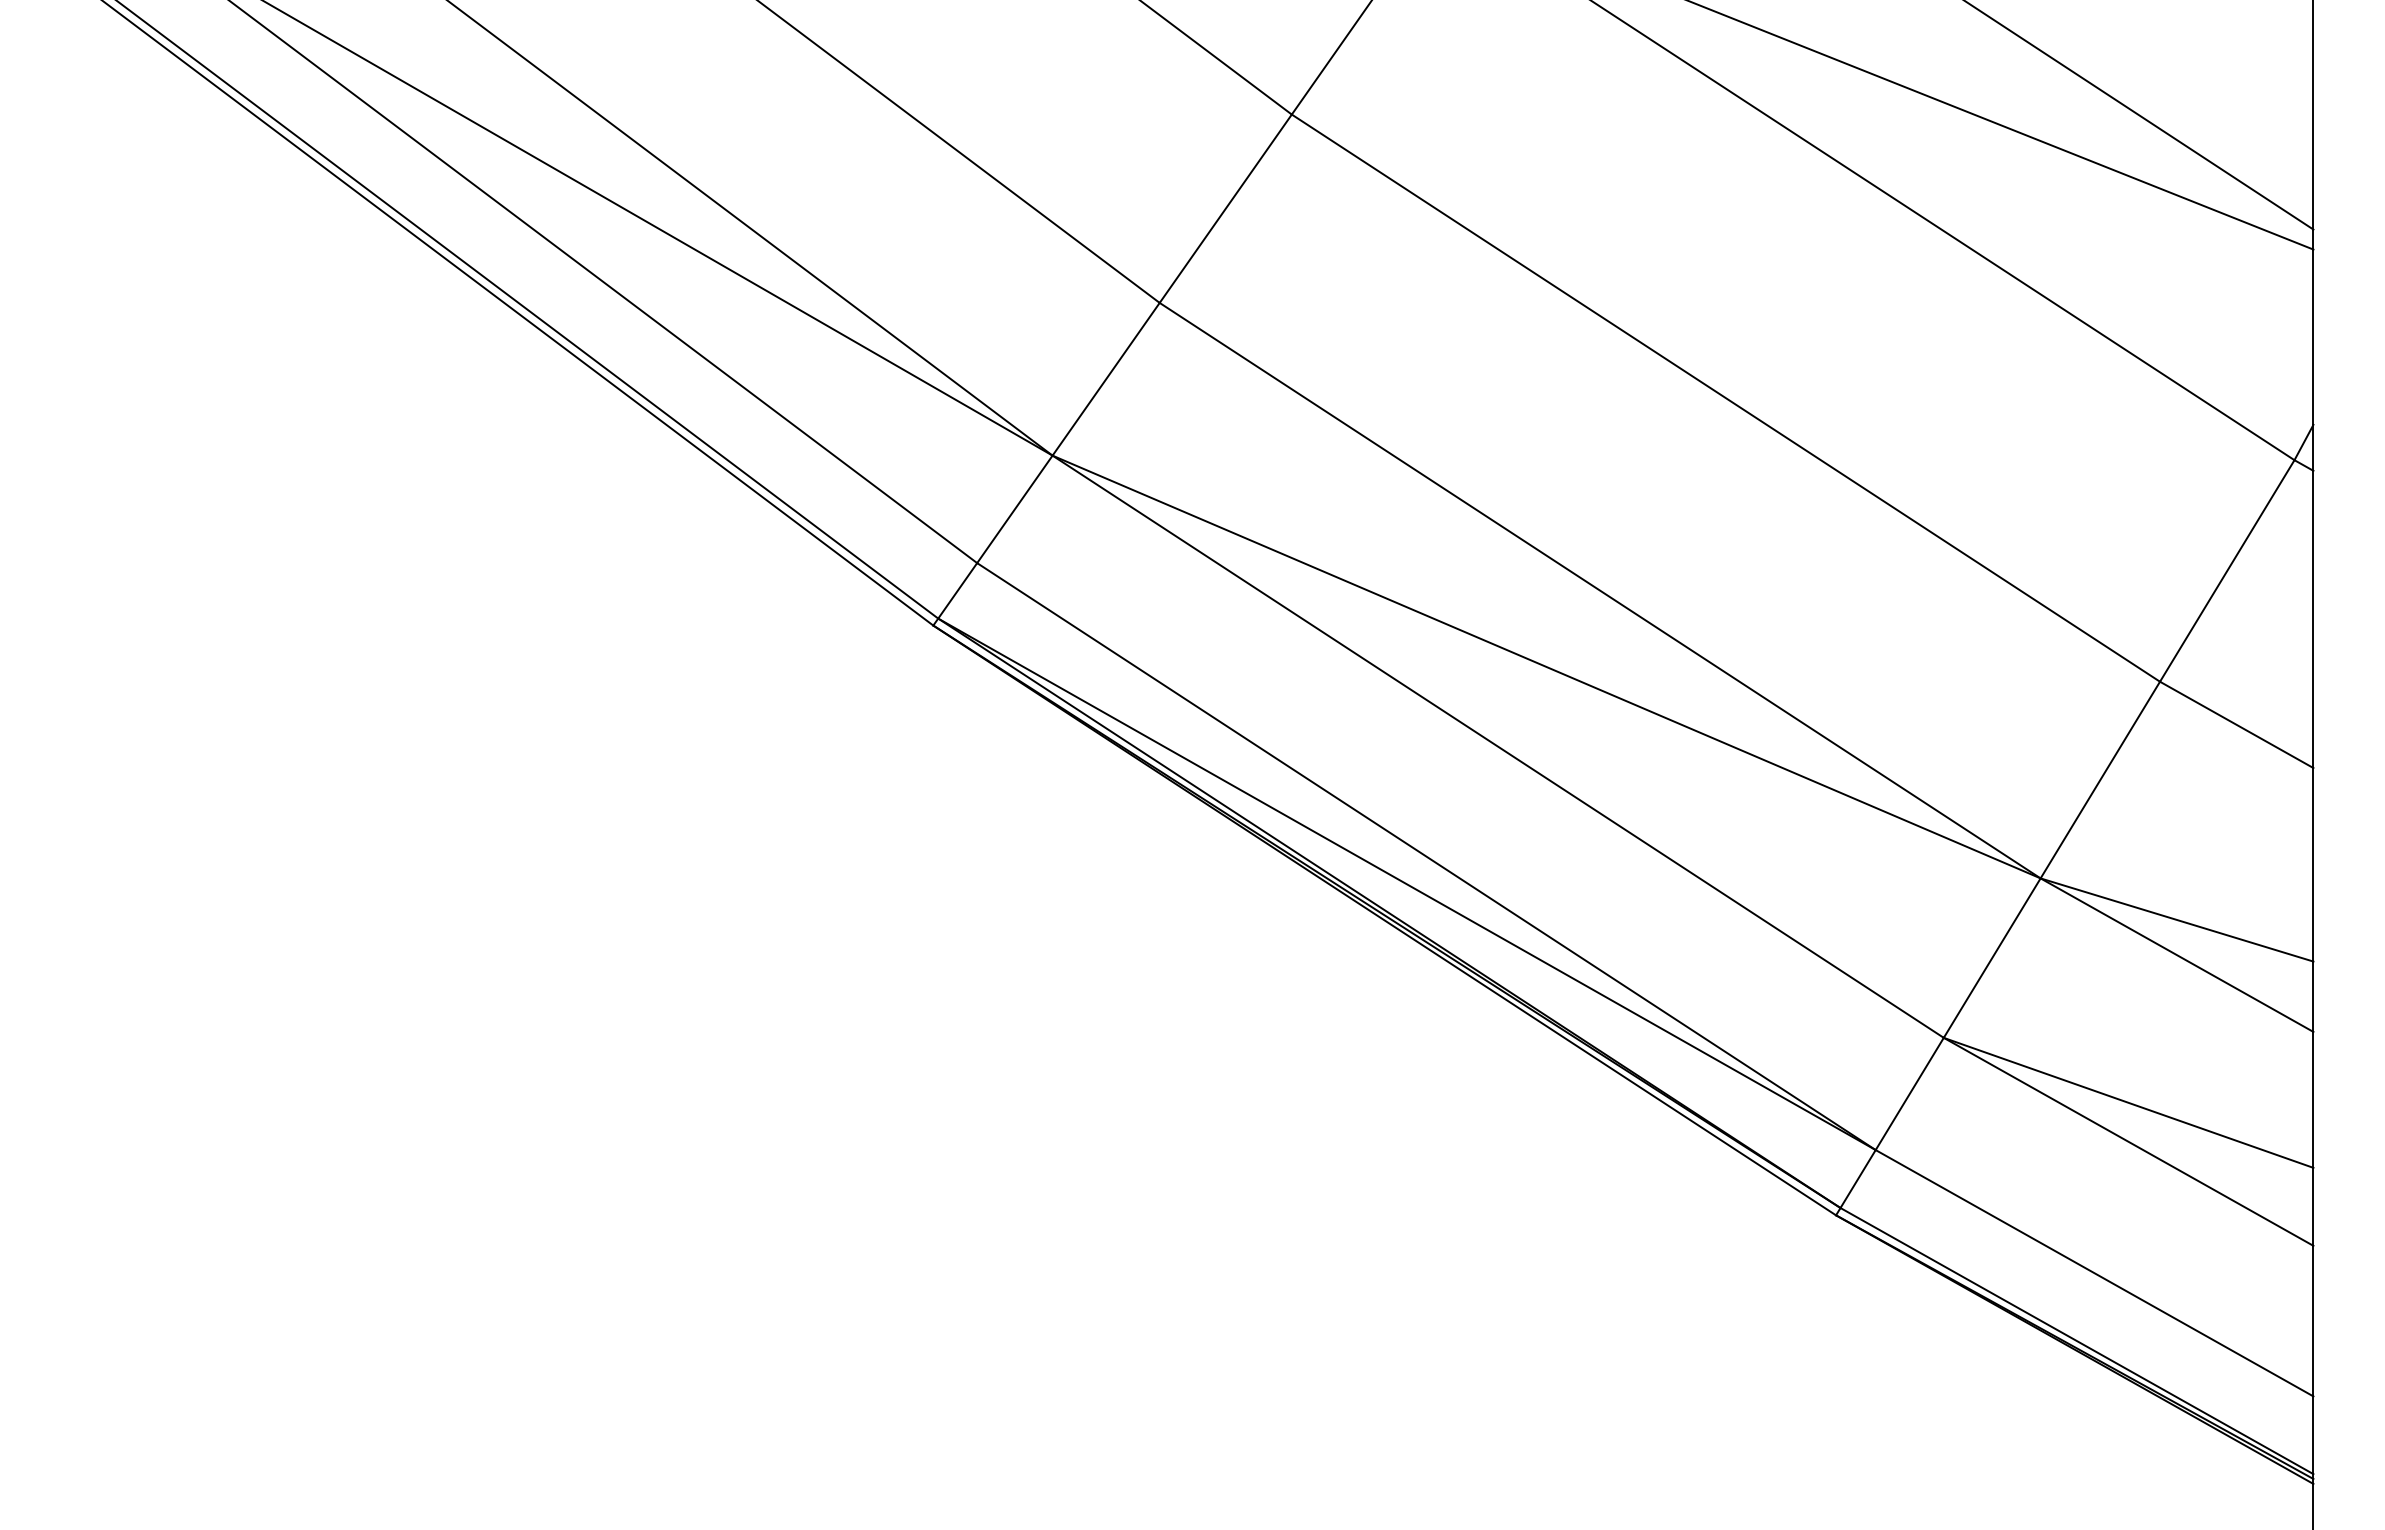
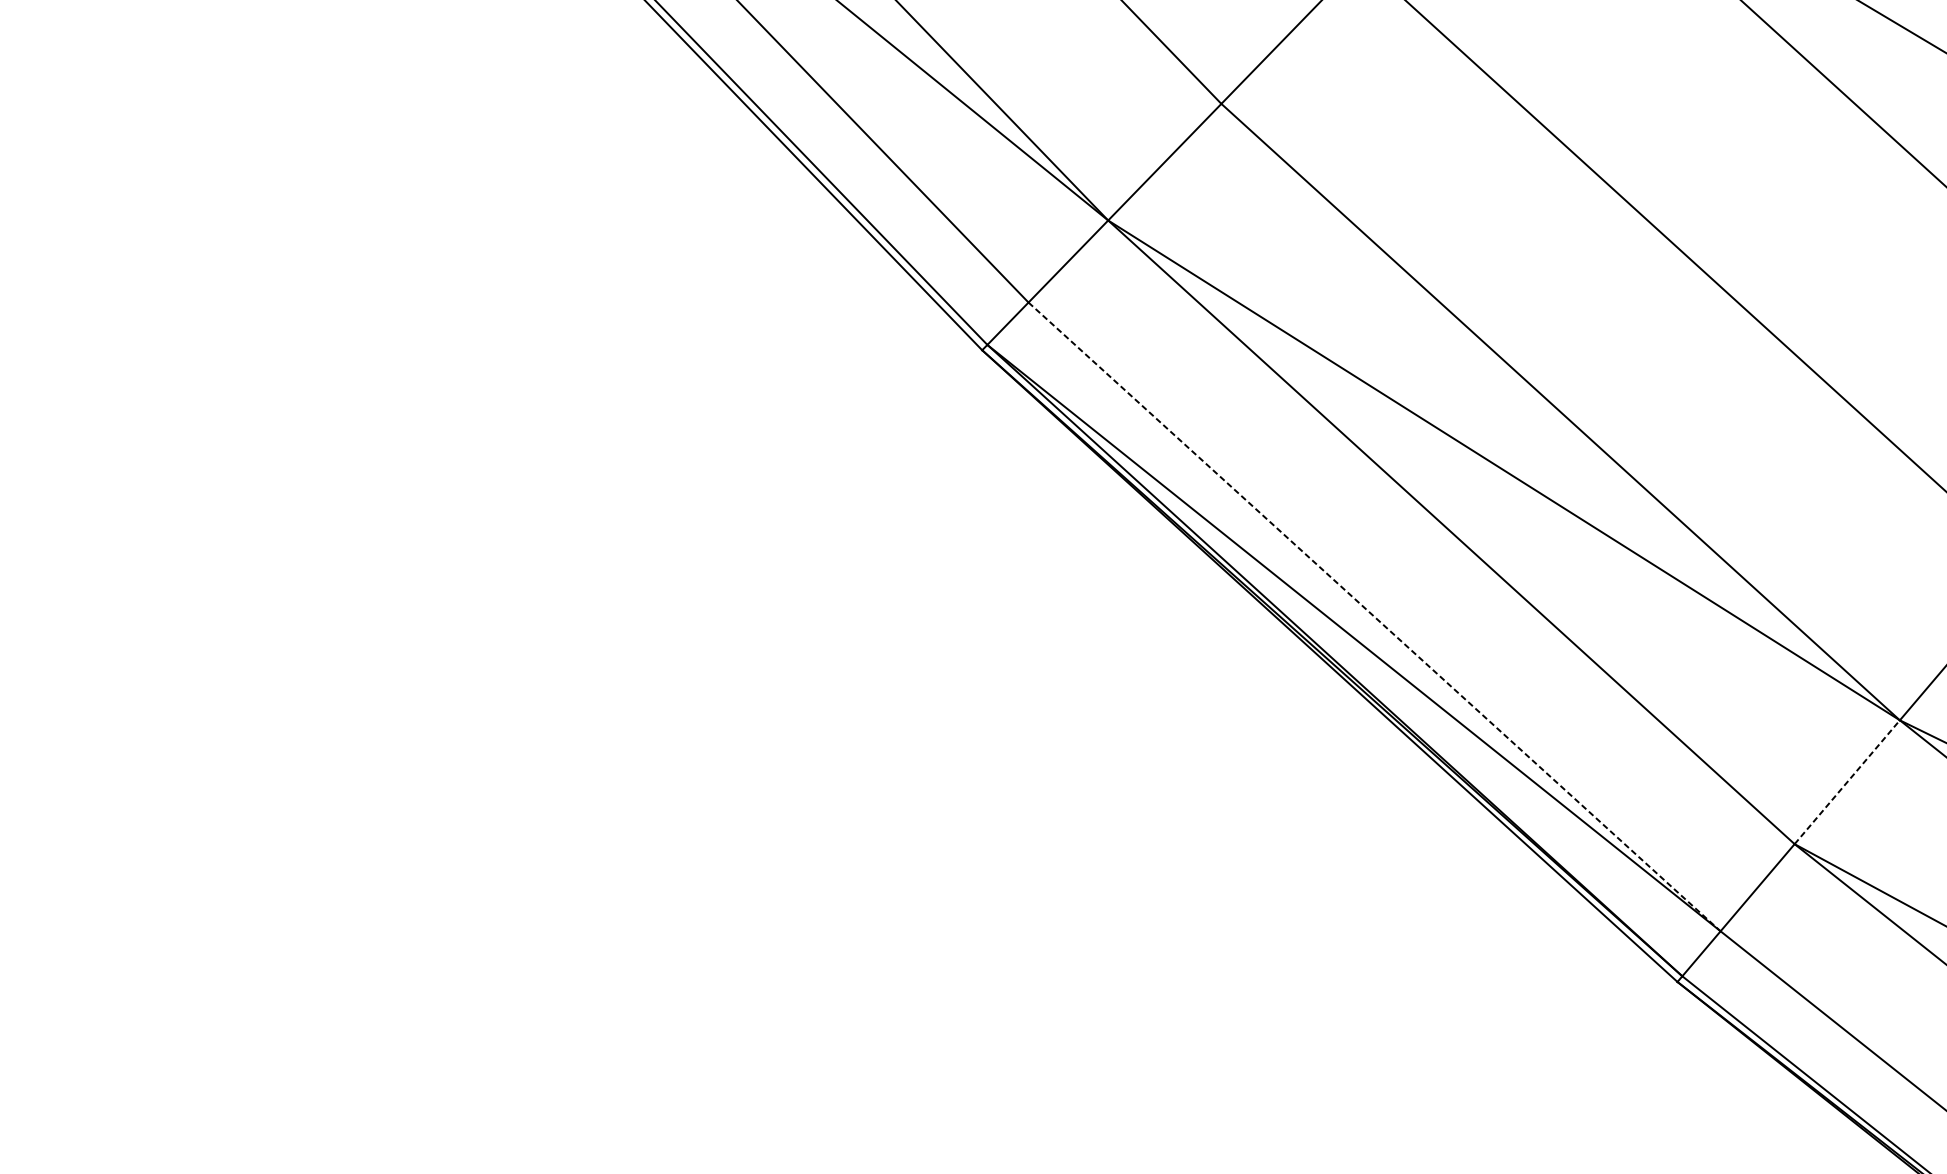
line: (1426, 856) -> (1374, 616), solid -> dashed
line: (1992, 957) -> (1847, 781), solid -> dashed

